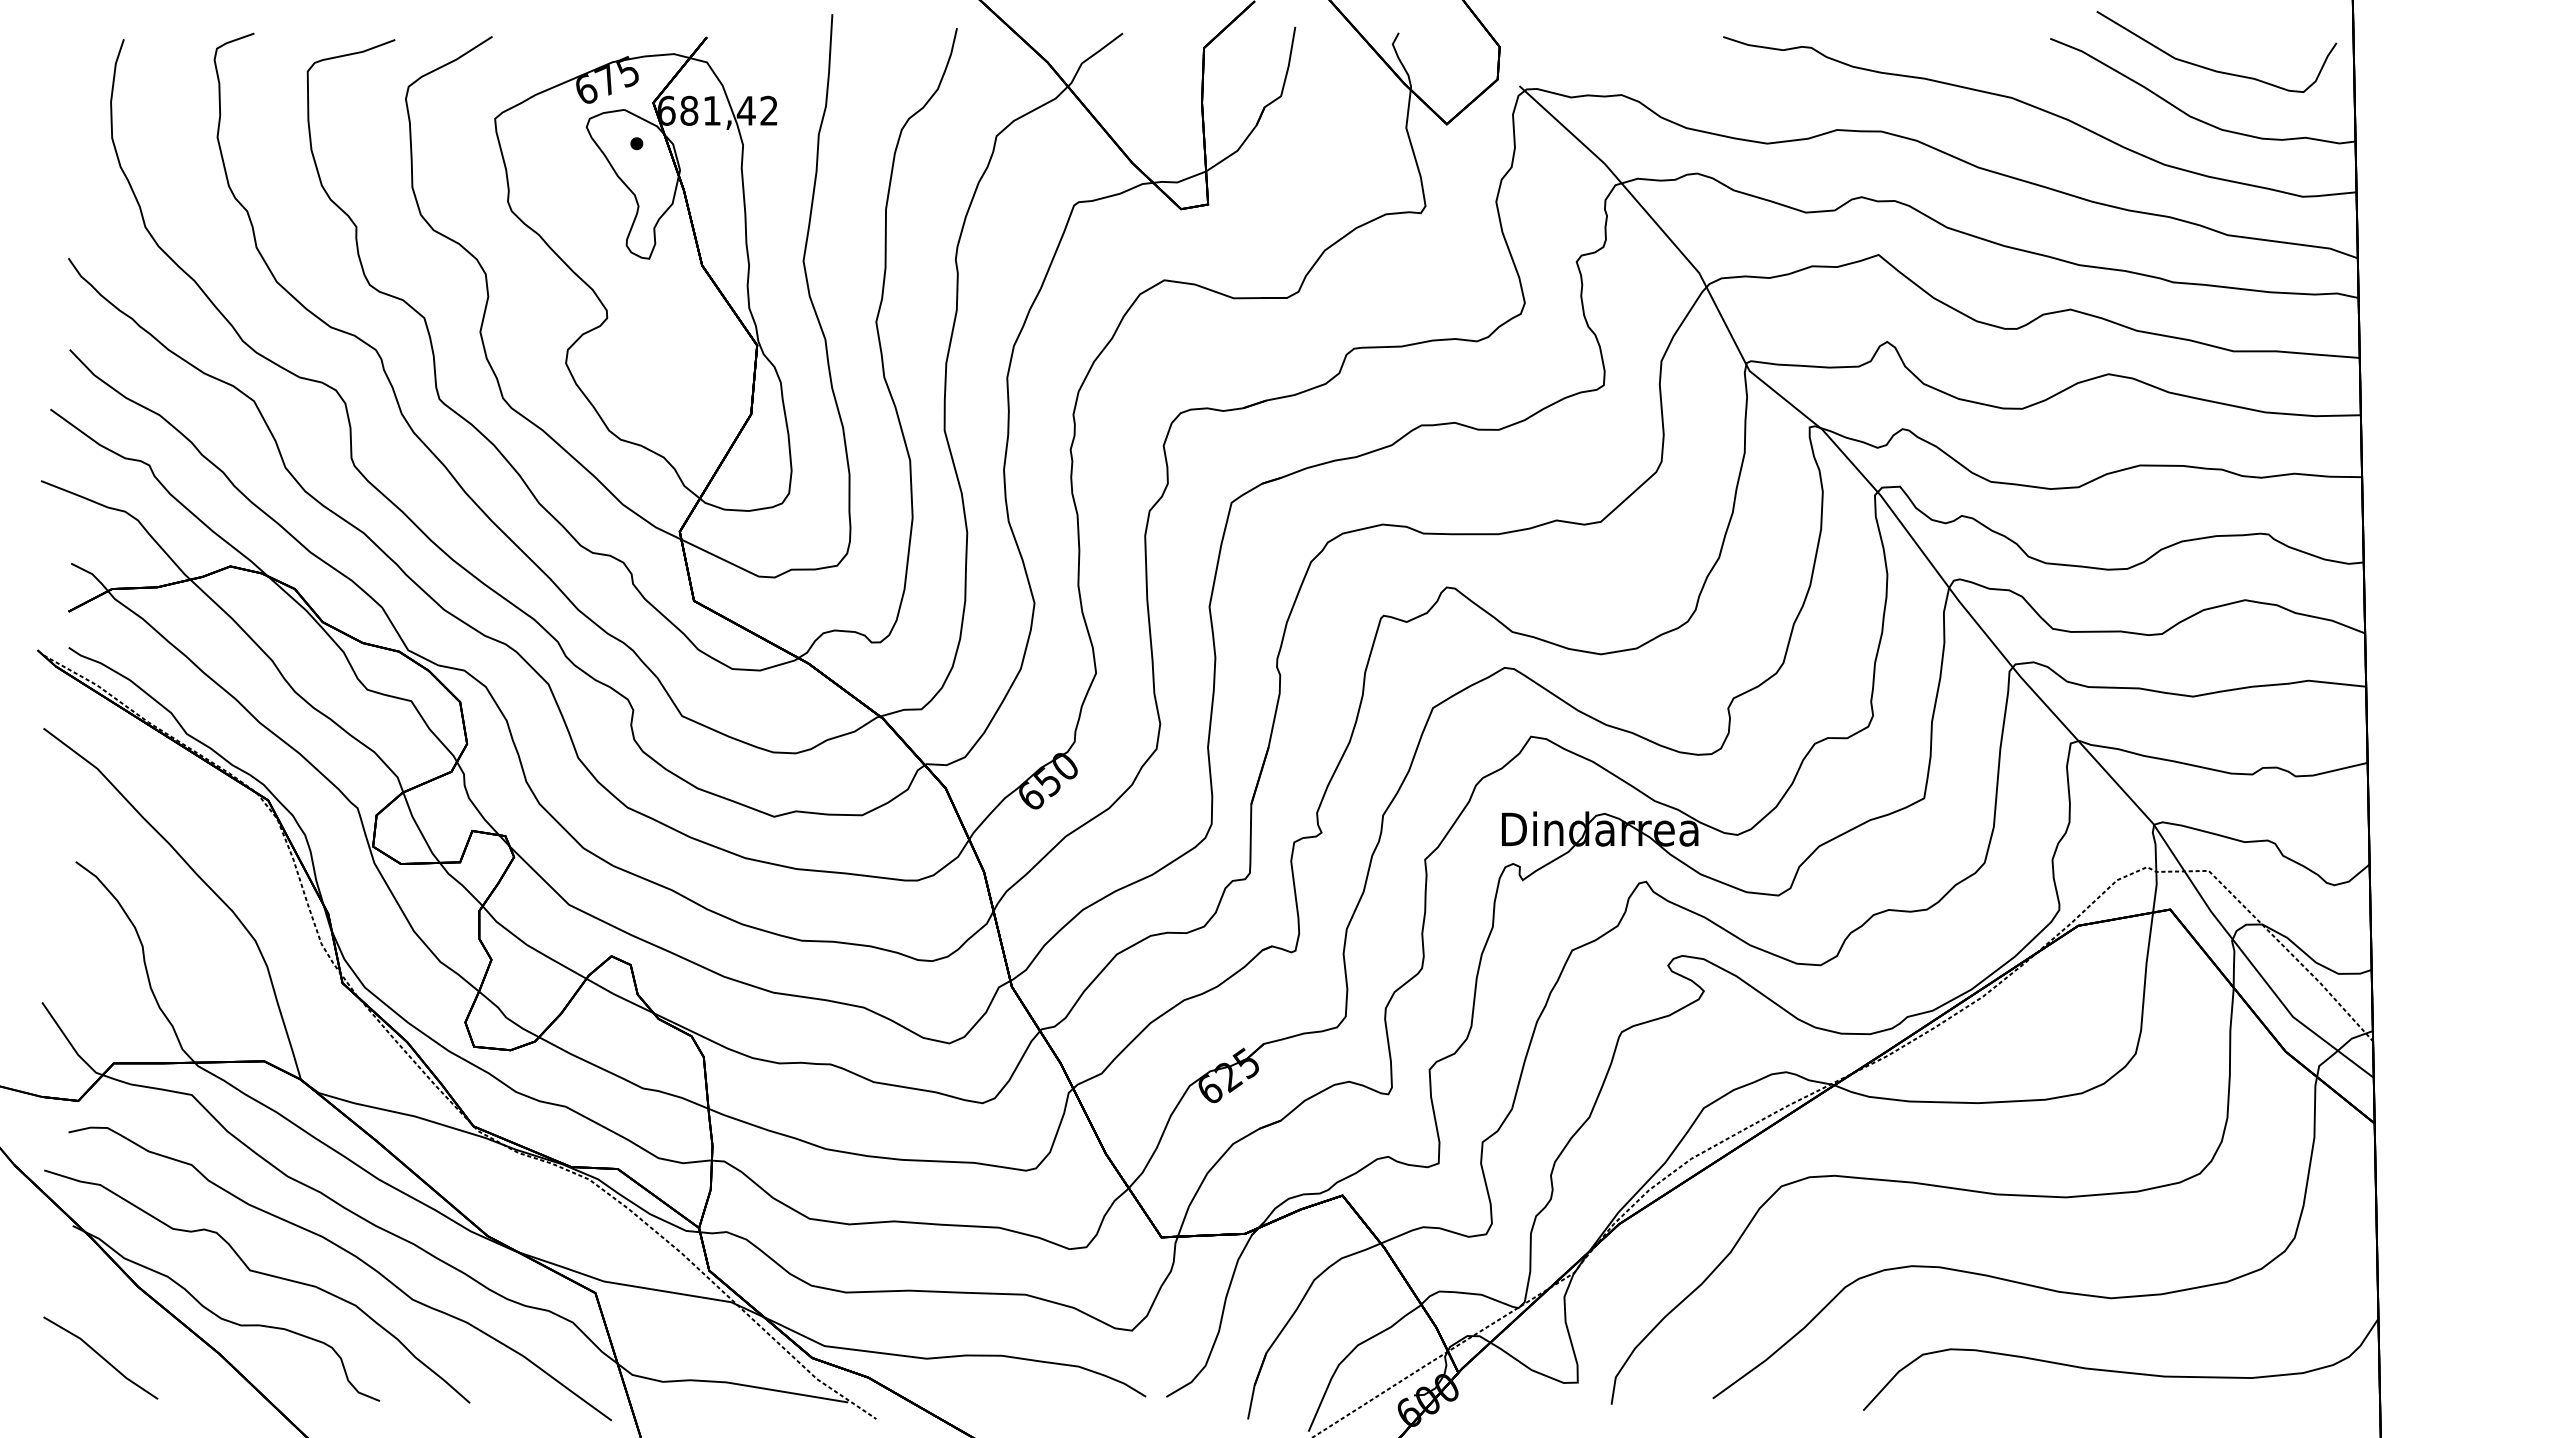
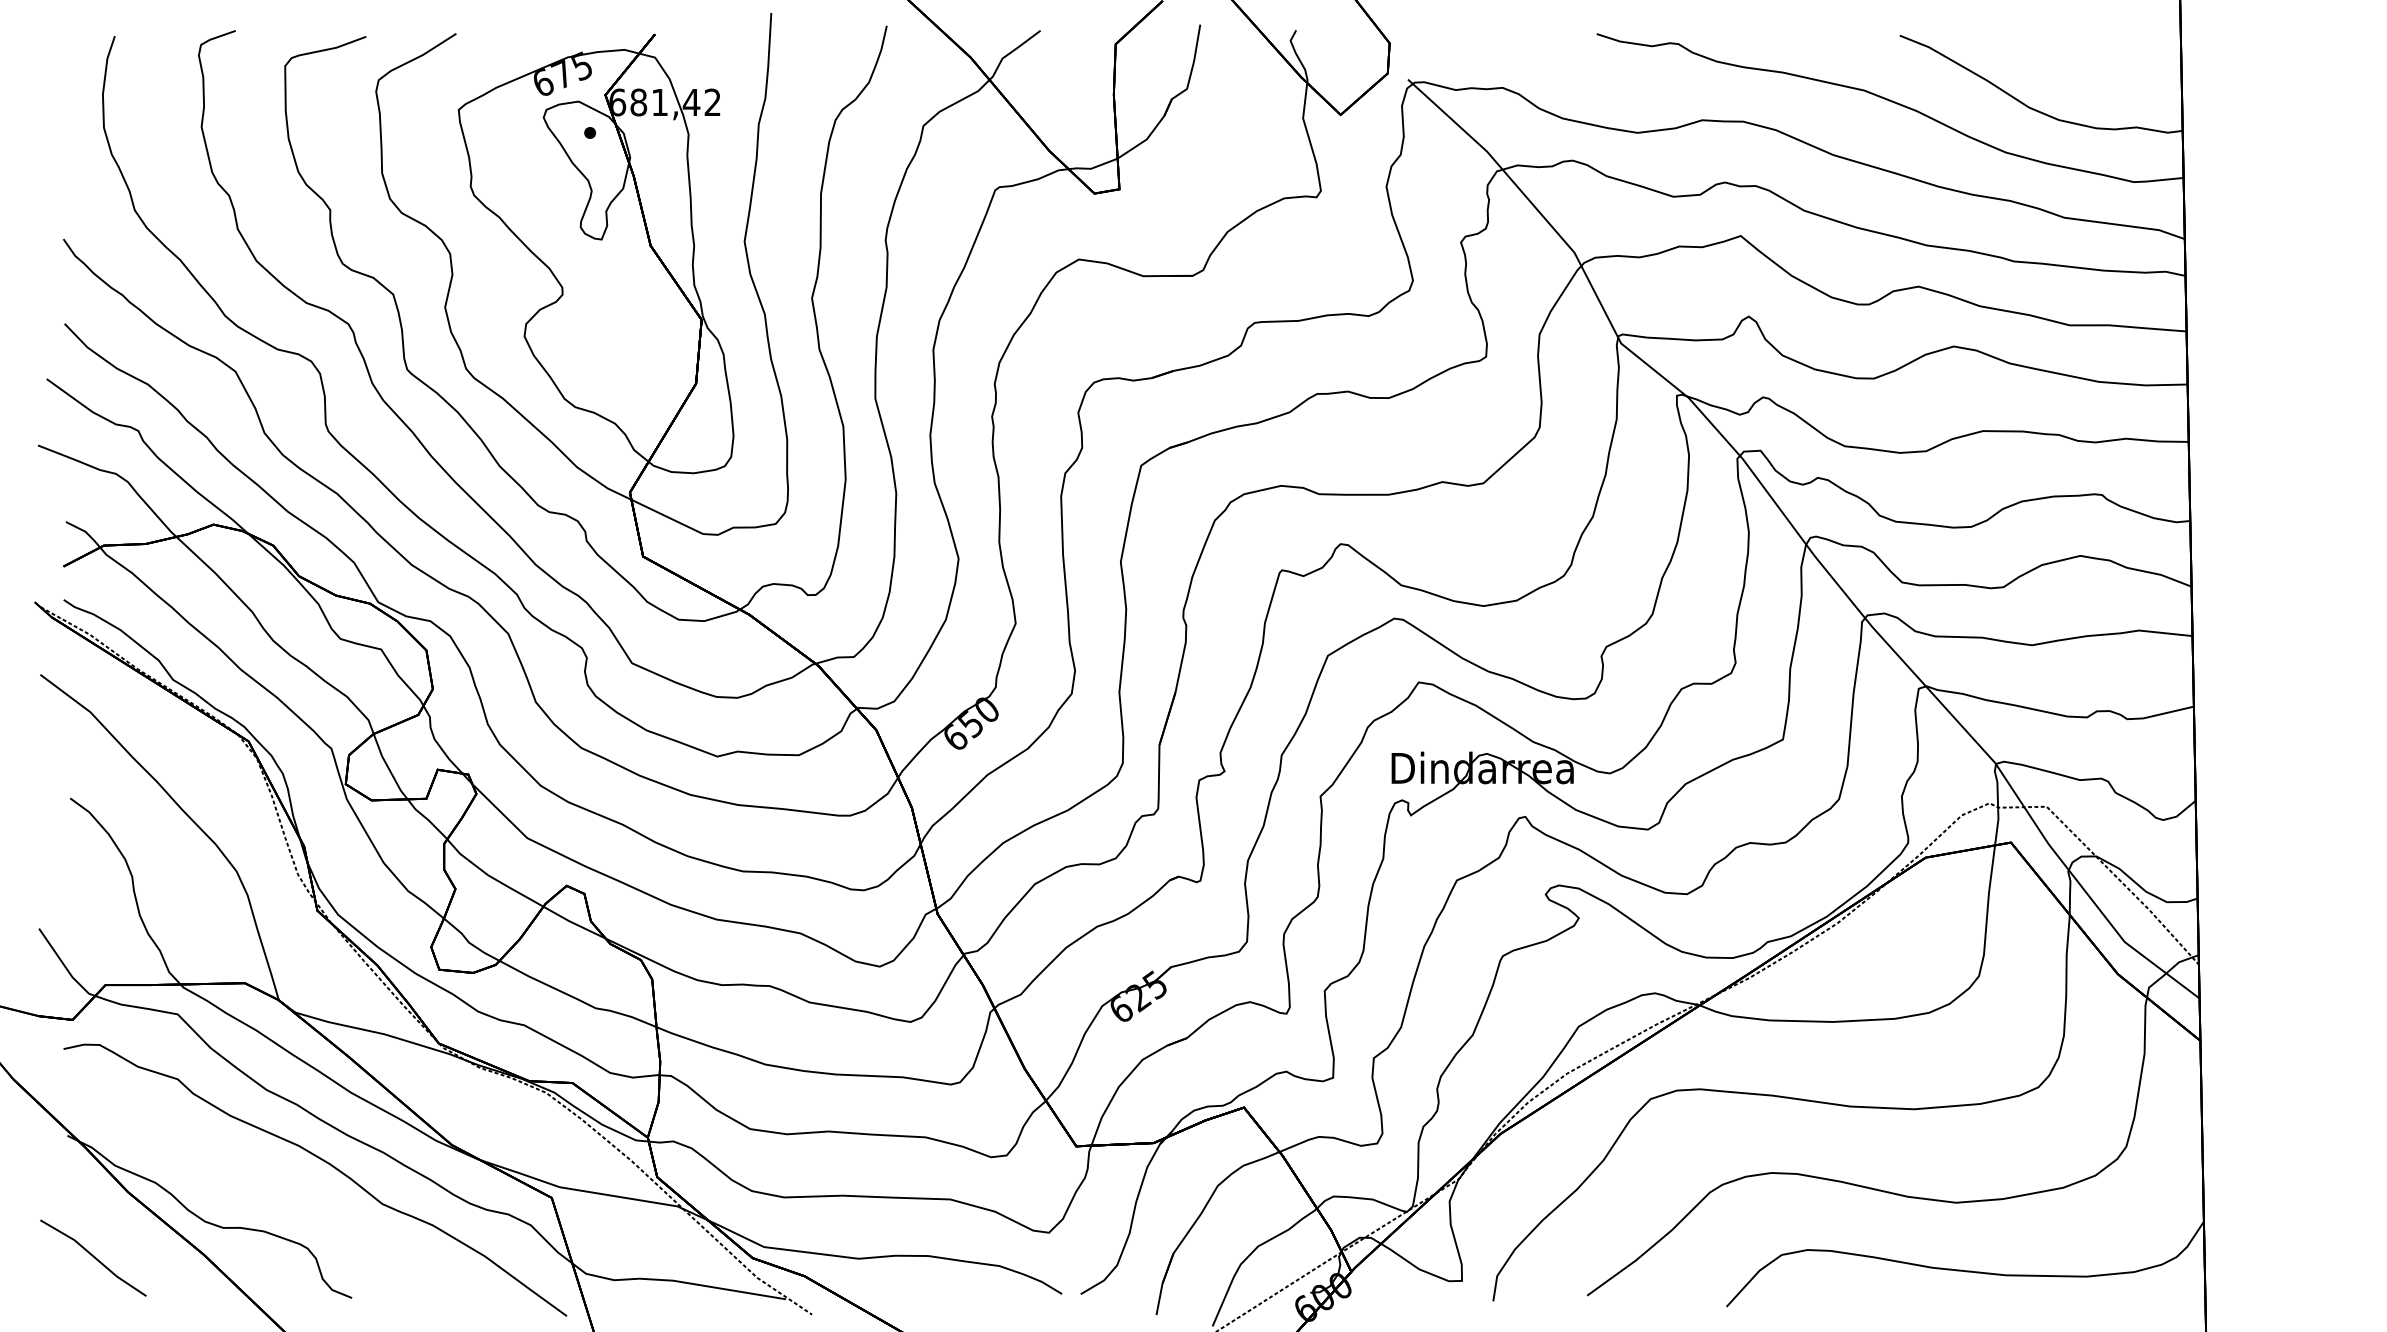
curve: (2210, 68) -> (2048, 63), removed
curve: (261, 1274) -> (242, 1180), removed

